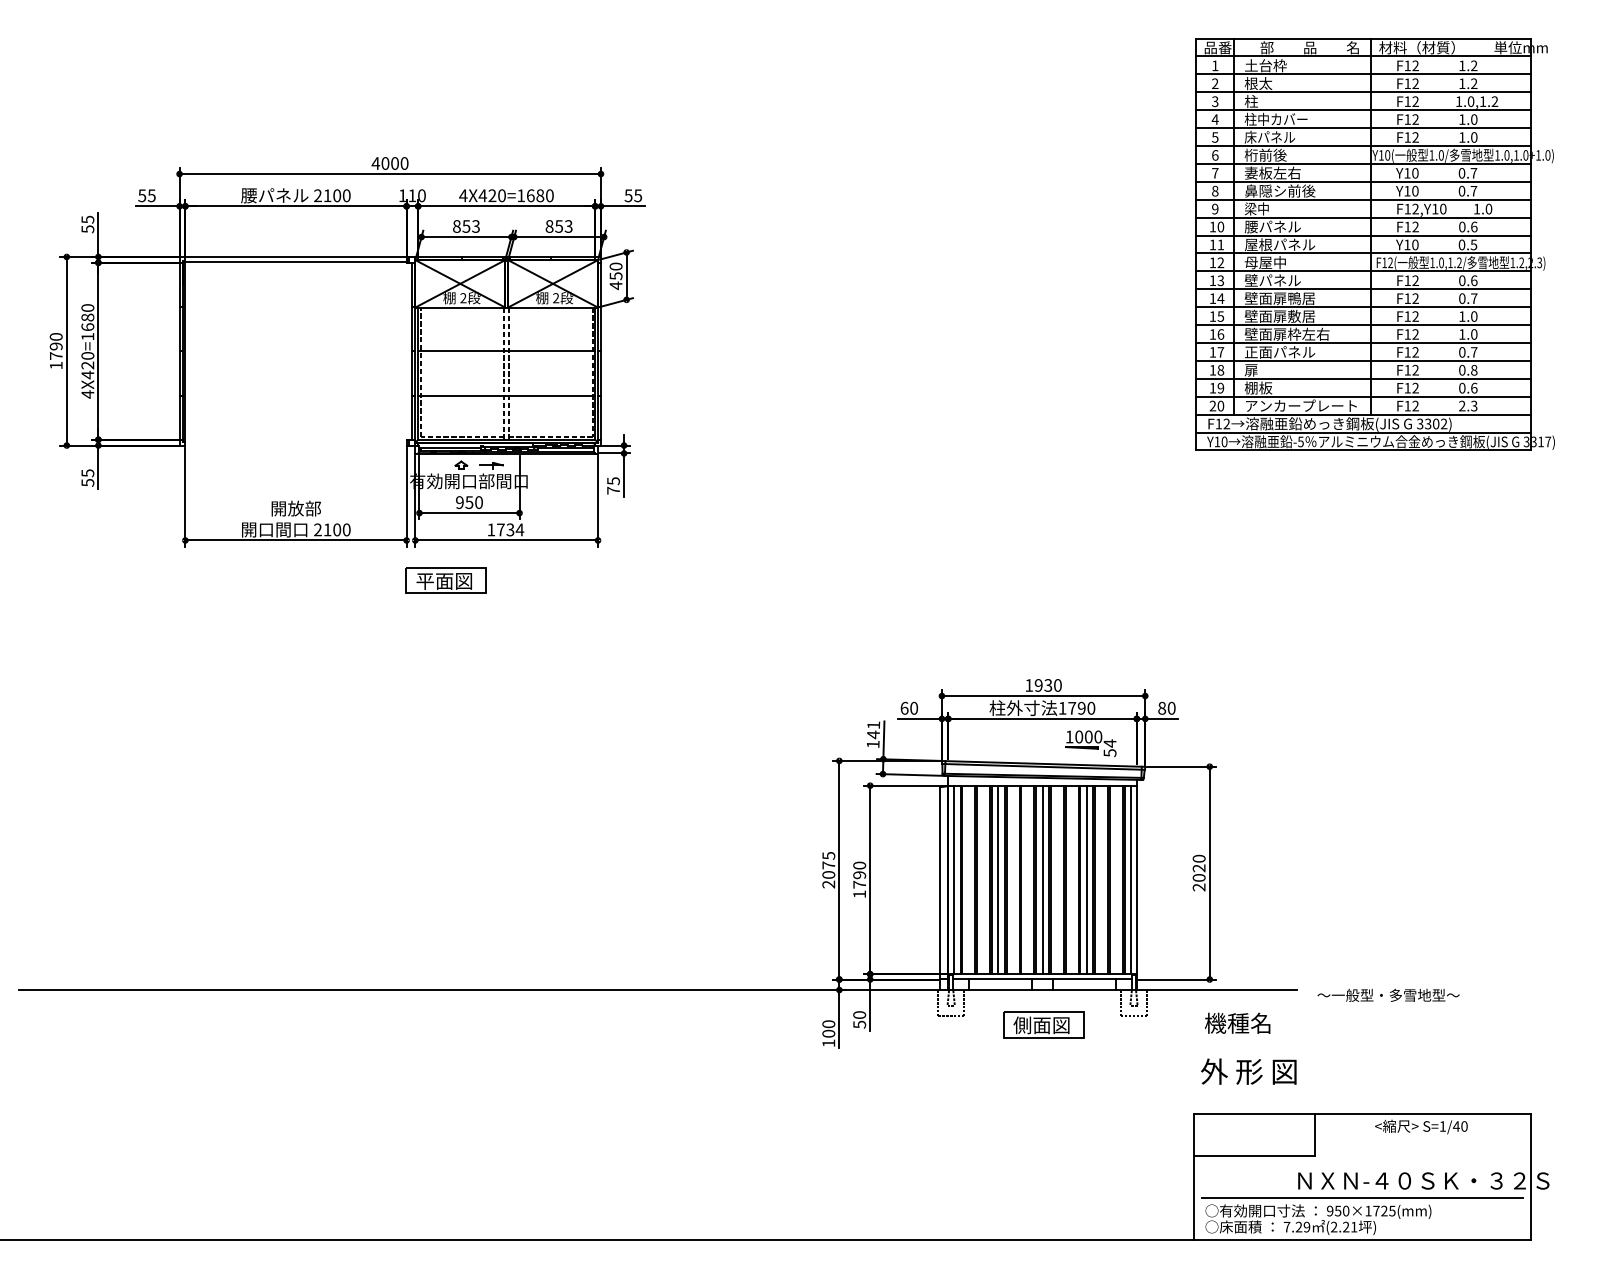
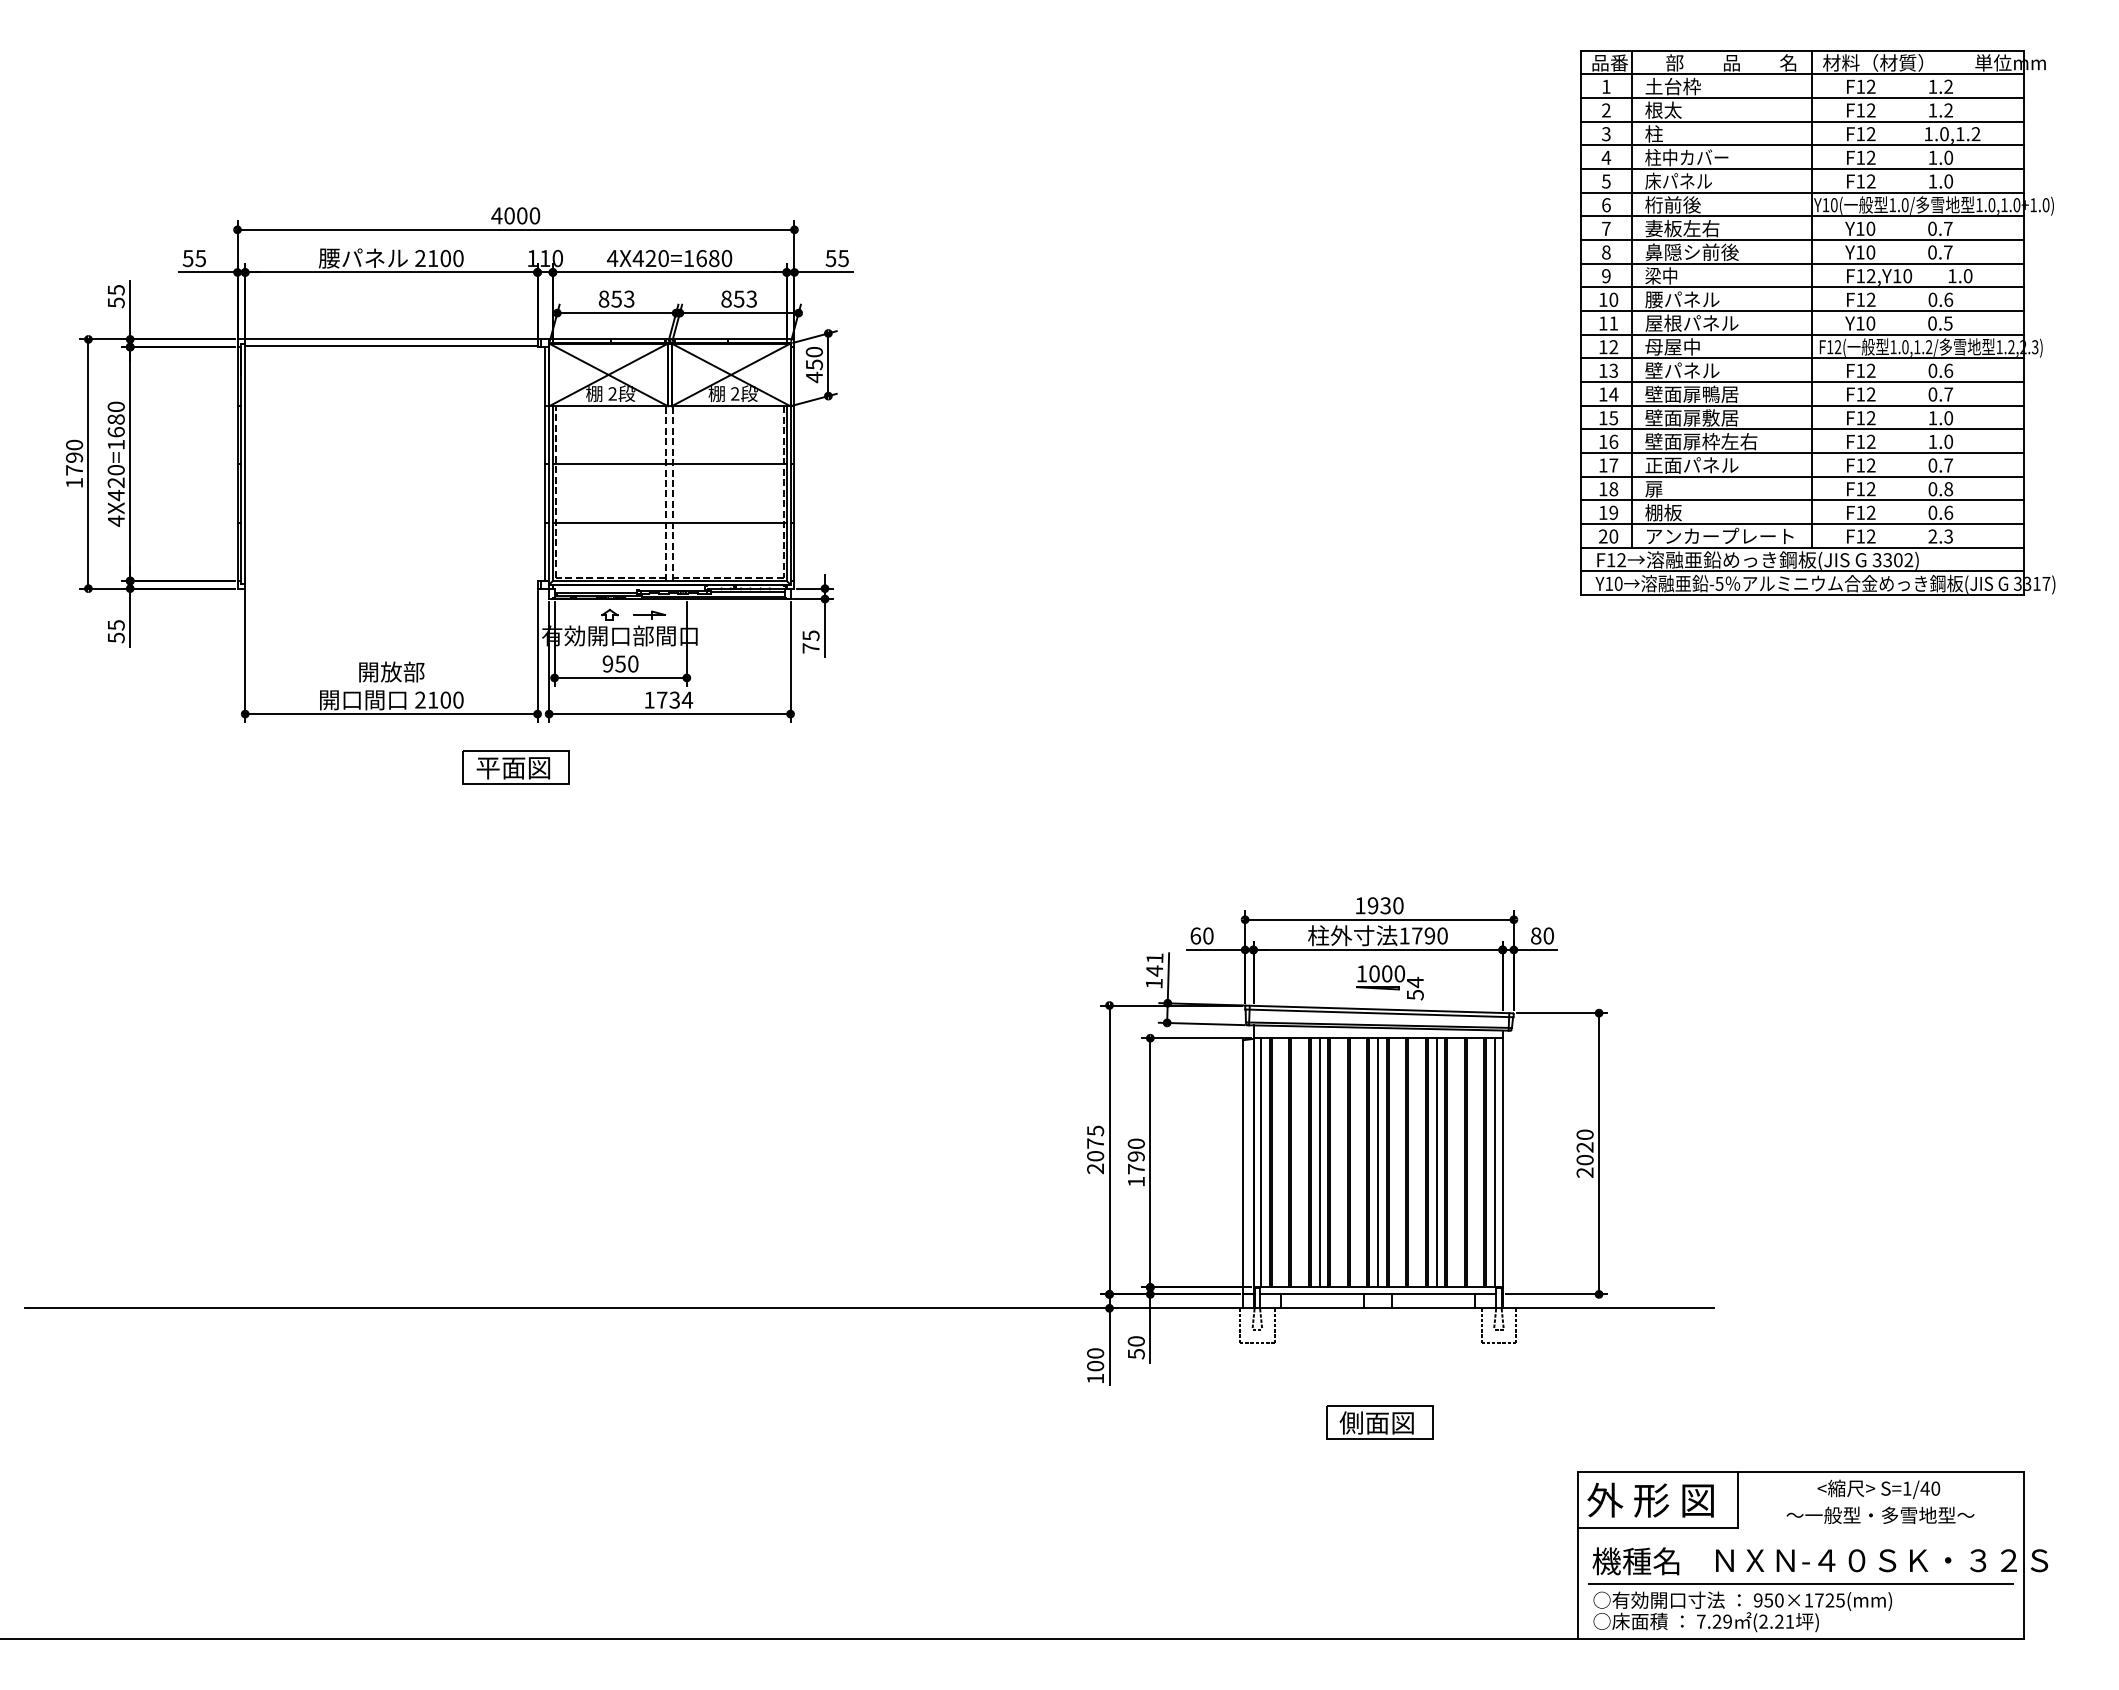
part: (445, 580) -> (515, 767), moved
part: (1090, 743) -> (1389, 982), moved
text: (1388, 995) -> (1880, 1515), moved
text: (1237, 1023) -> (1635, 1561), moved
part: (1043, 1024) -> (1379, 1422), moved
text: (1248, 1071) -> (1650, 1499), moved

